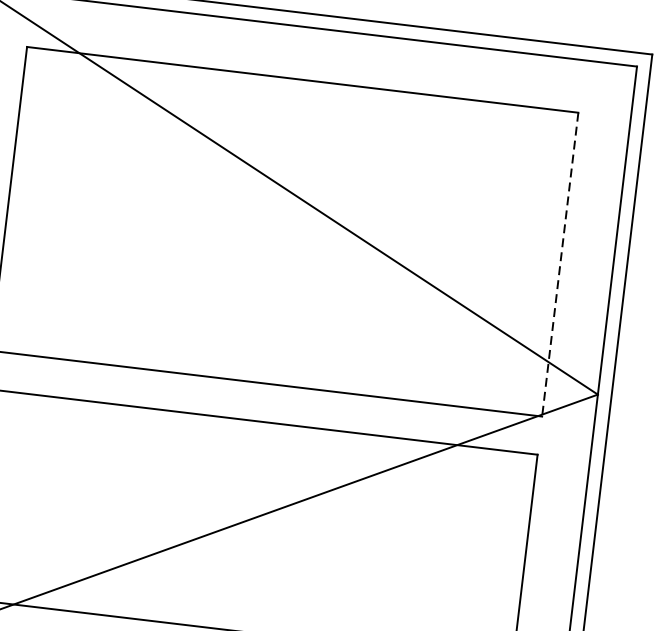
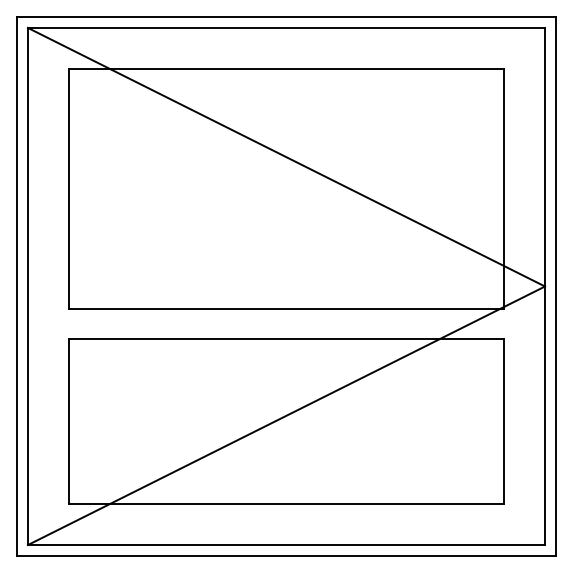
line: (560, 263) -> (503, 188), dashed -> solid

